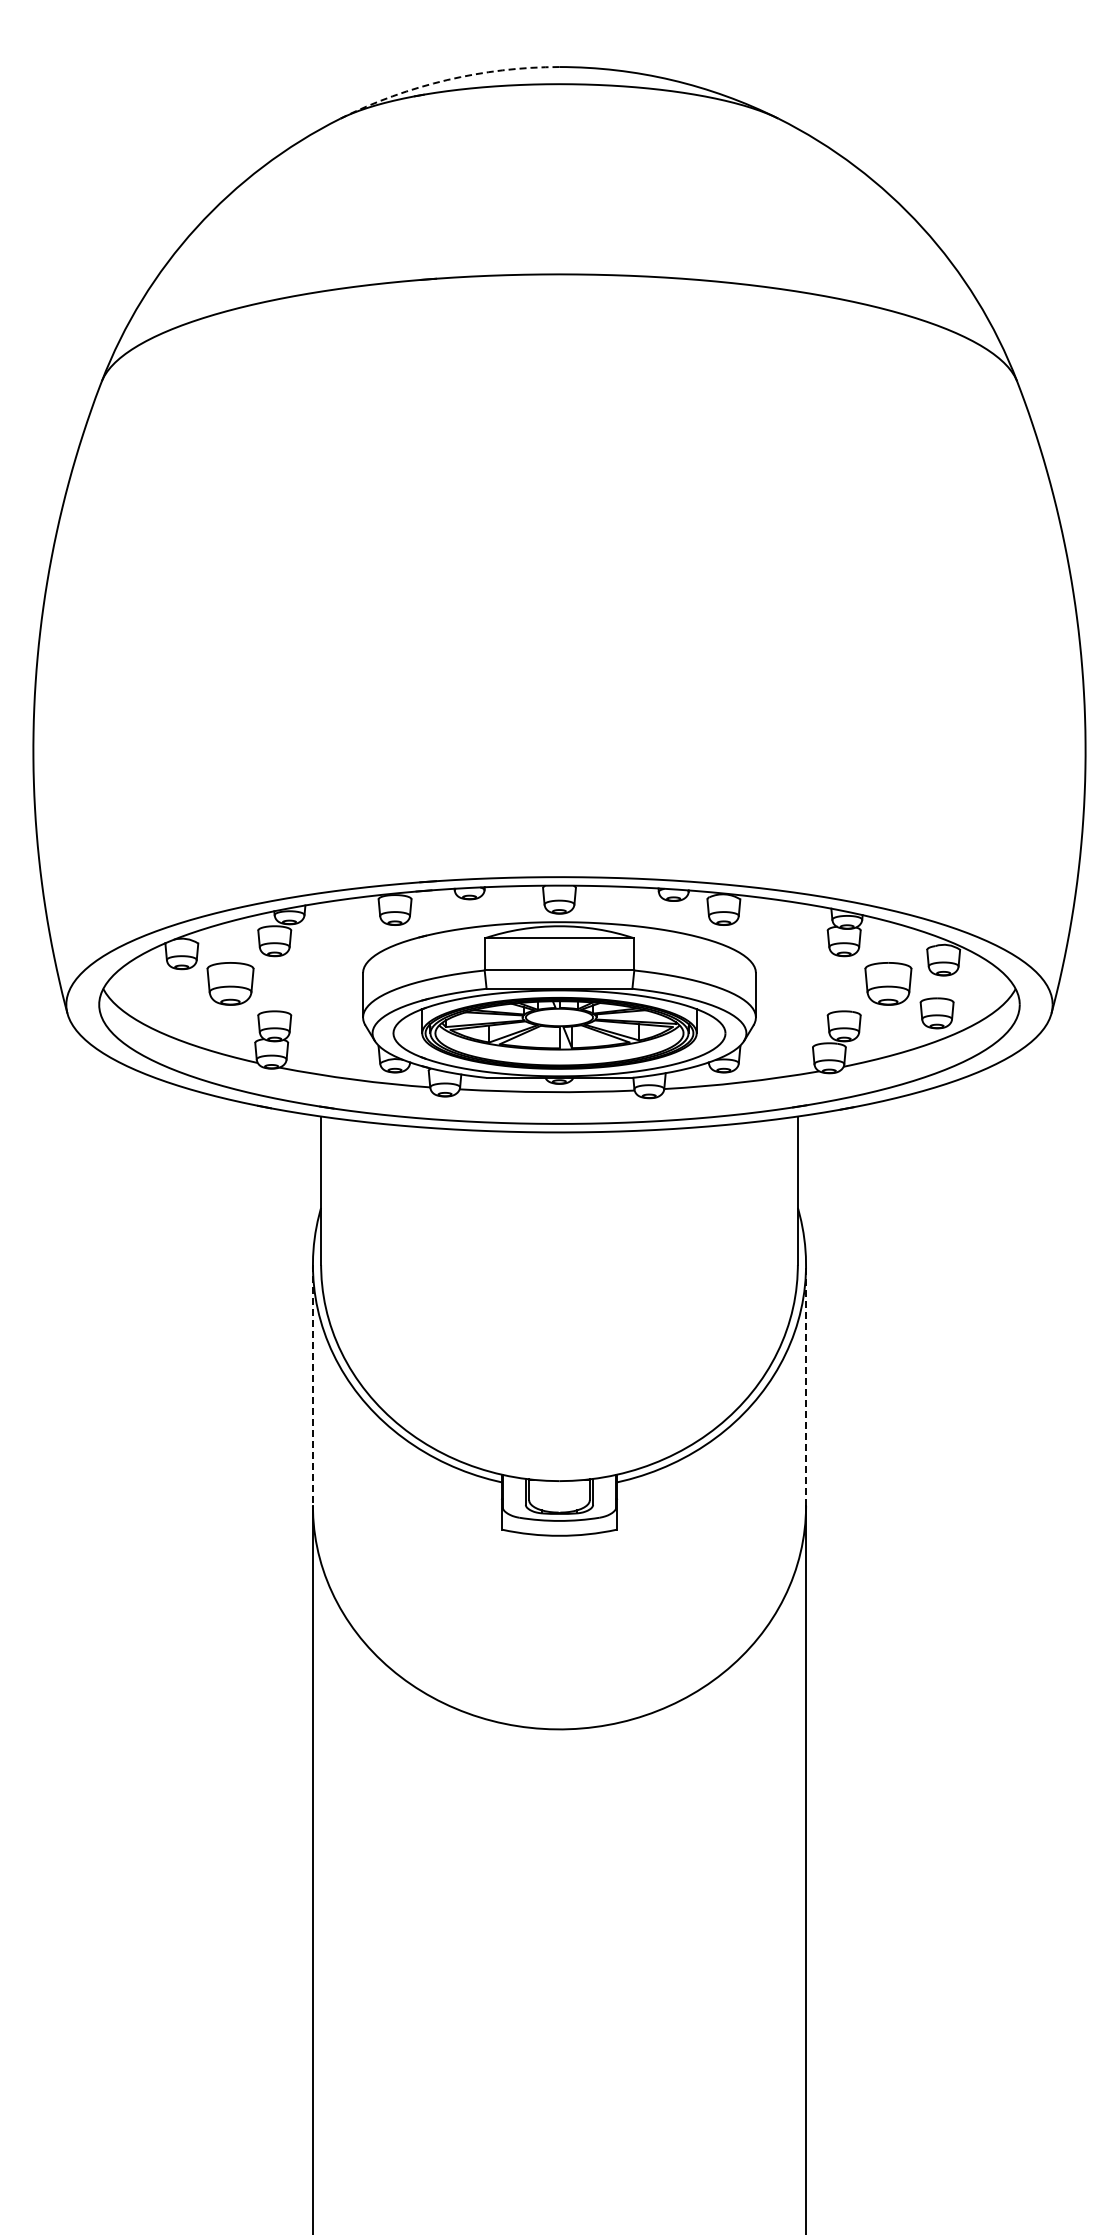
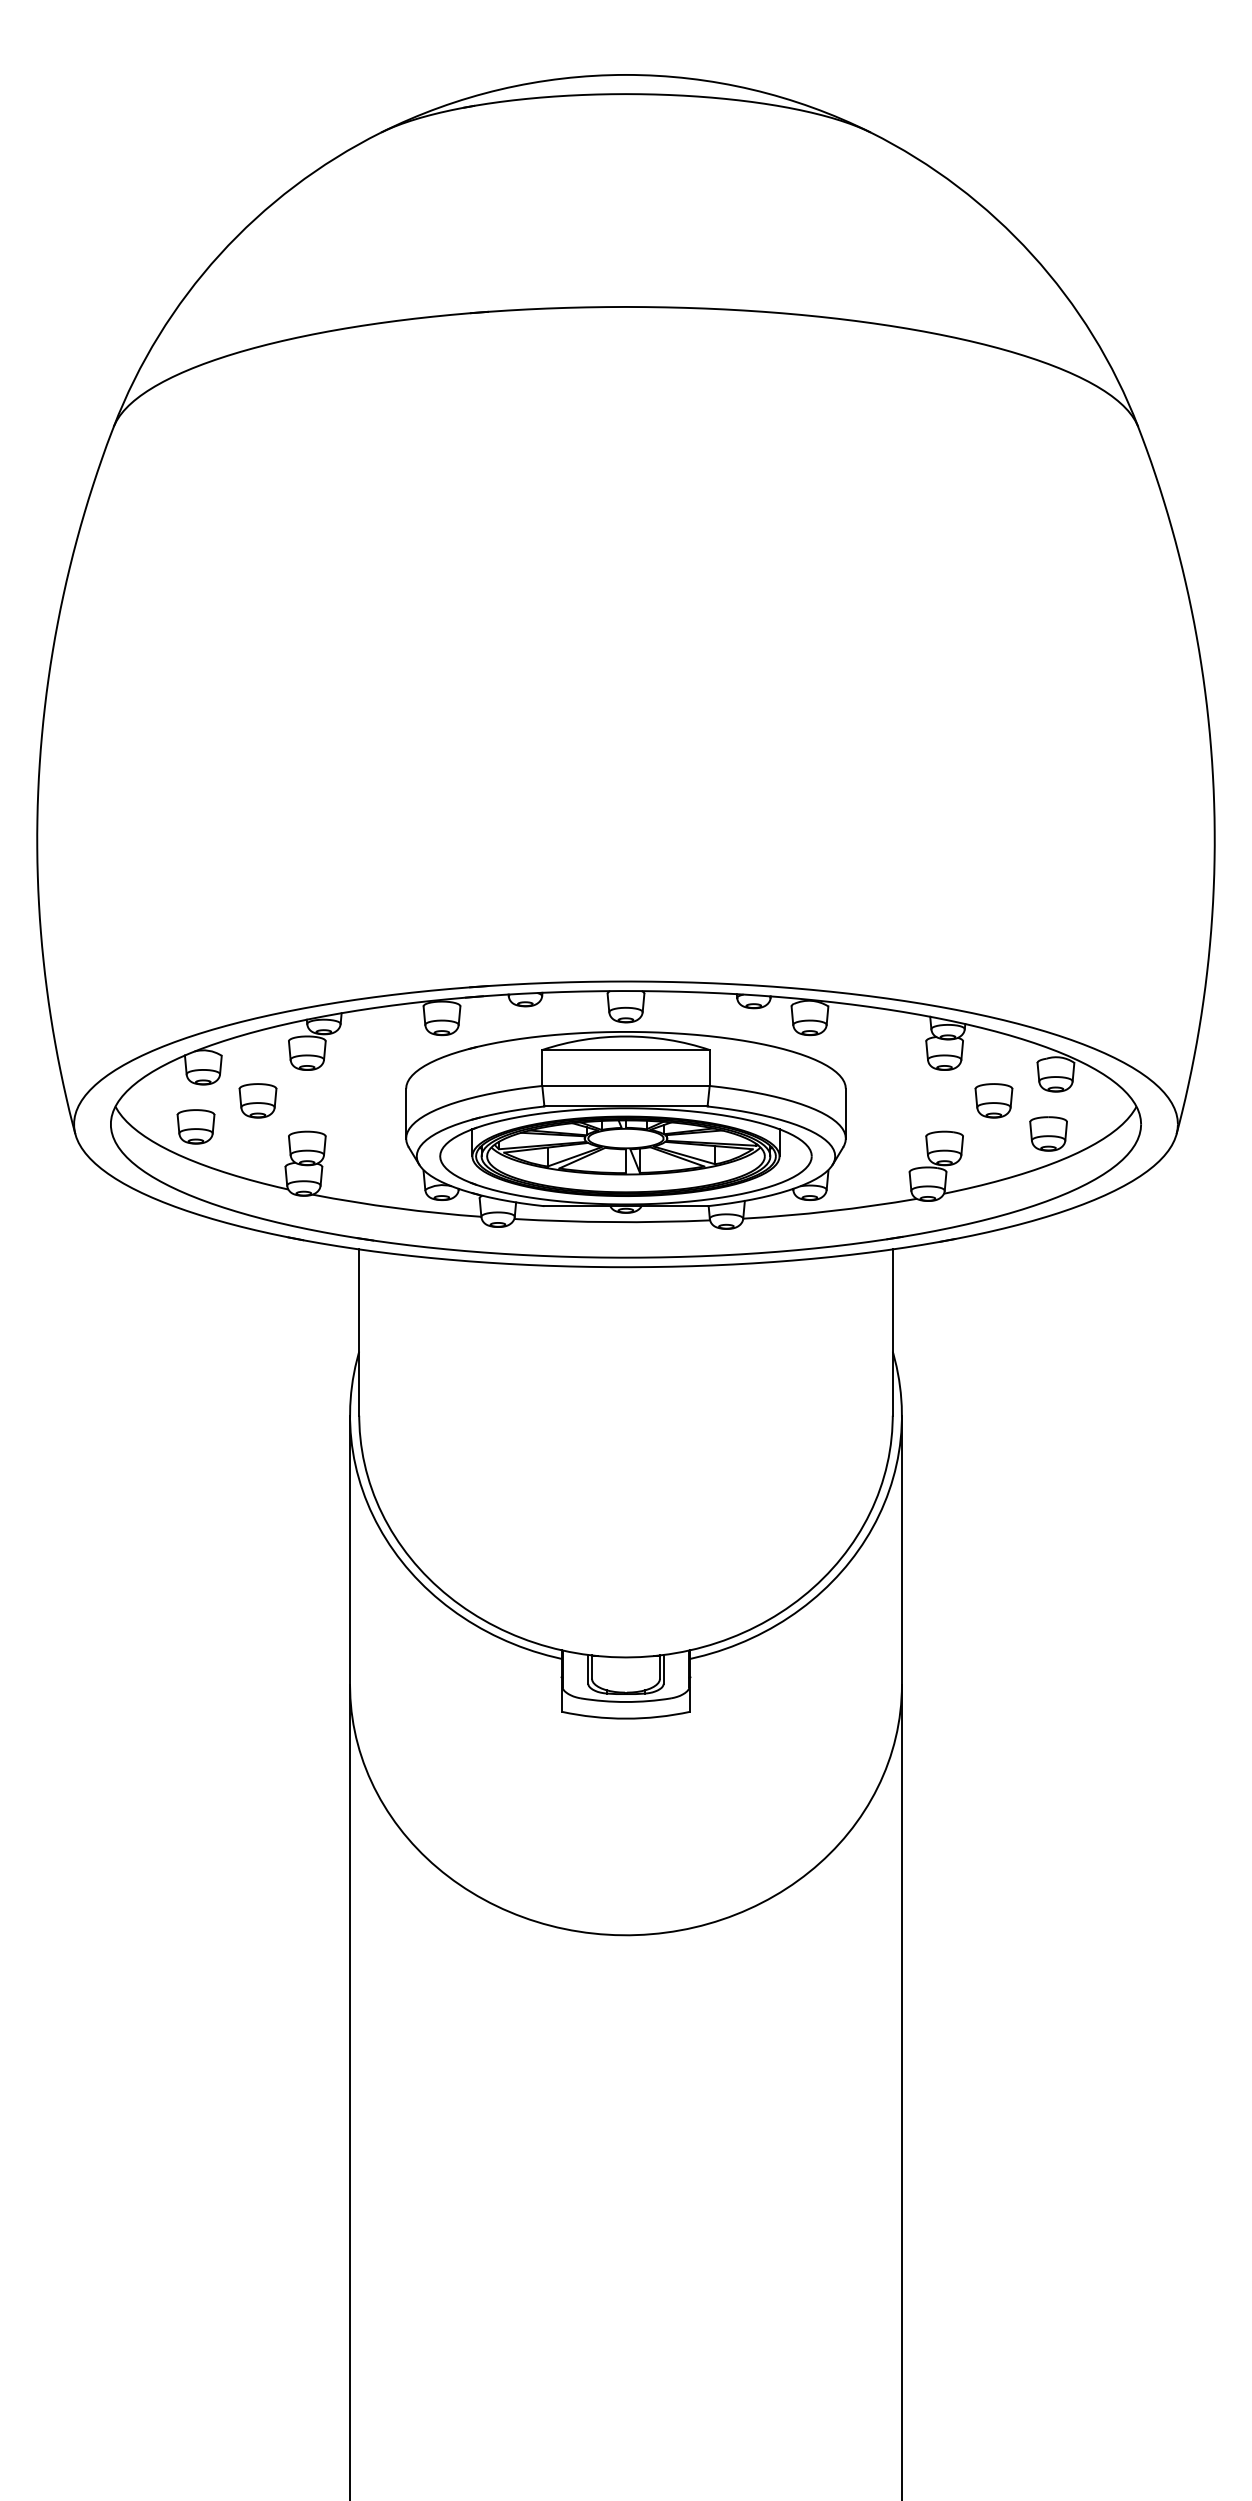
arc: (447, 80) -> (500, 89), dashed -> solid
part: (230, 983) -> (257, 1100), size x0.71
part: (887, 983) -> (993, 1100), size x0.71
part: (174, 1006) -> (195, 1126), added
line: (806, 1385) -> (902, 1550), dashed -> solid
line: (312, 1386) -> (349, 1551), dashed -> solid

